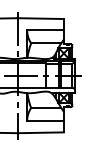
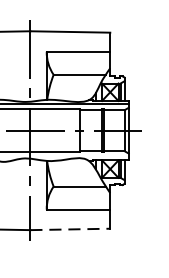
line: (41, 132) -> (71, 228), solid -> dashed

